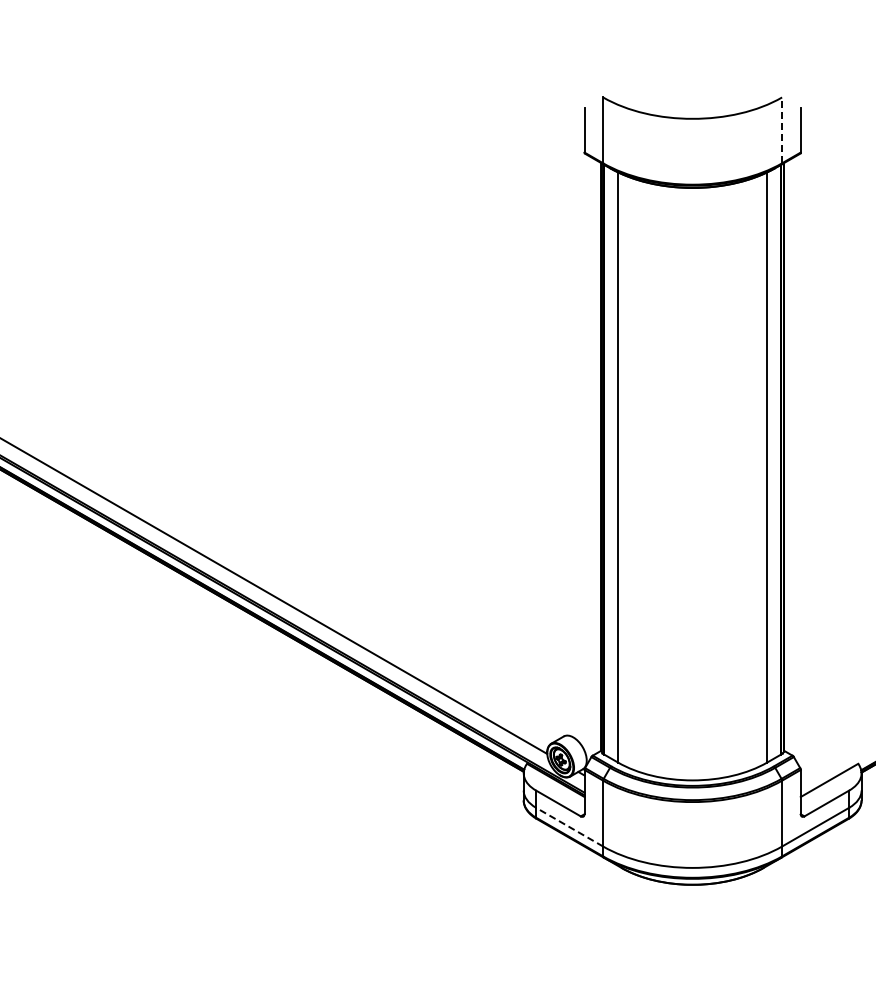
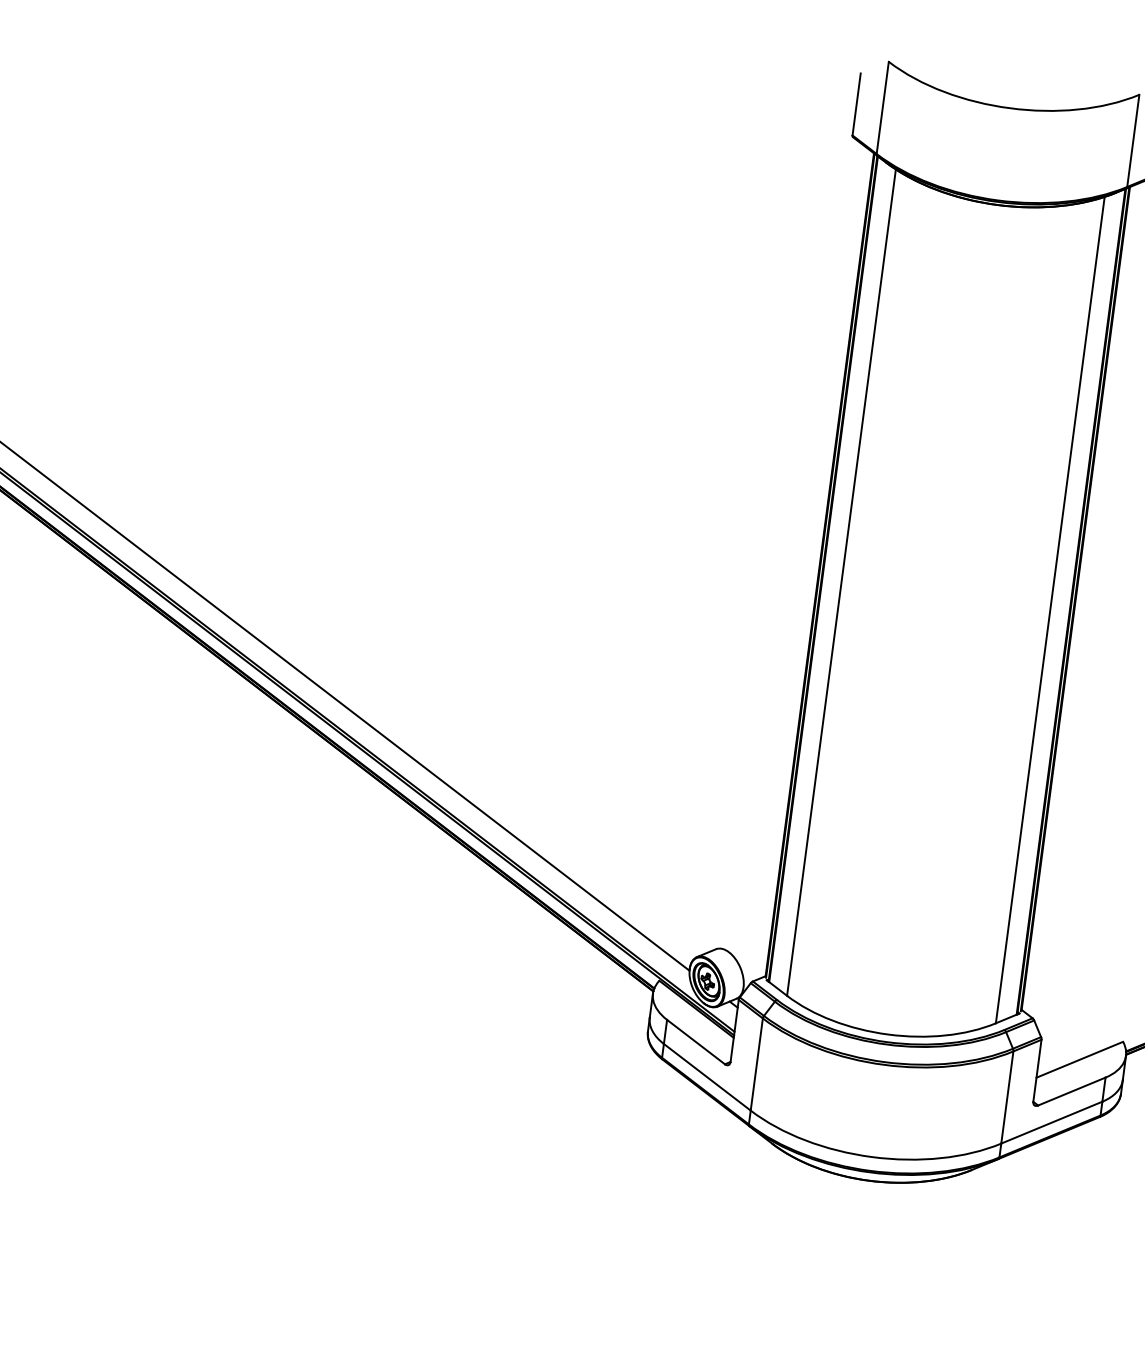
line: (782, 130) -> (1133, 141), dashed -> solid
line: (569, 827) -> (707, 1077), dashed -> solid

